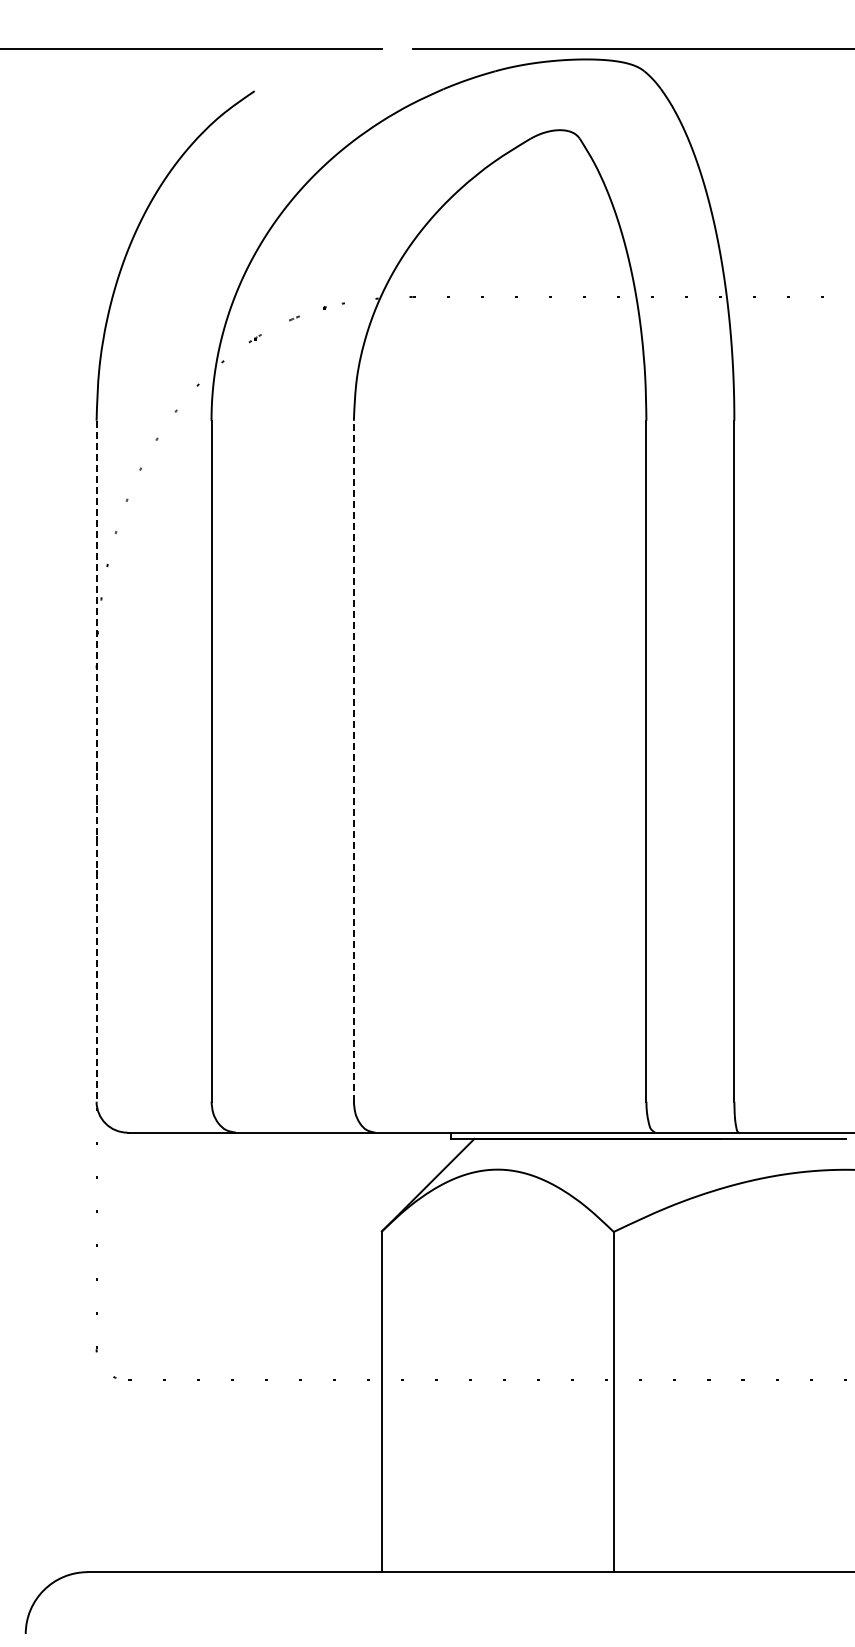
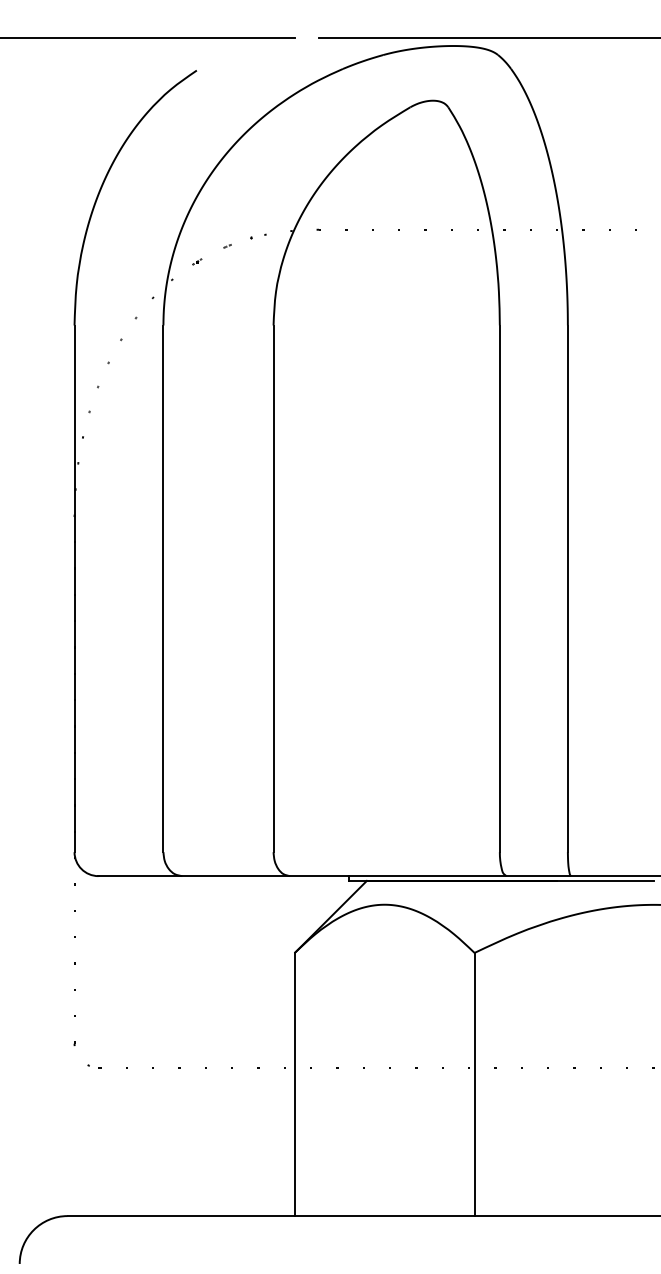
line: (353, 760) -> (273, 588), dashed -> solid
line: (96, 761) -> (74, 589), dashed -> solid

